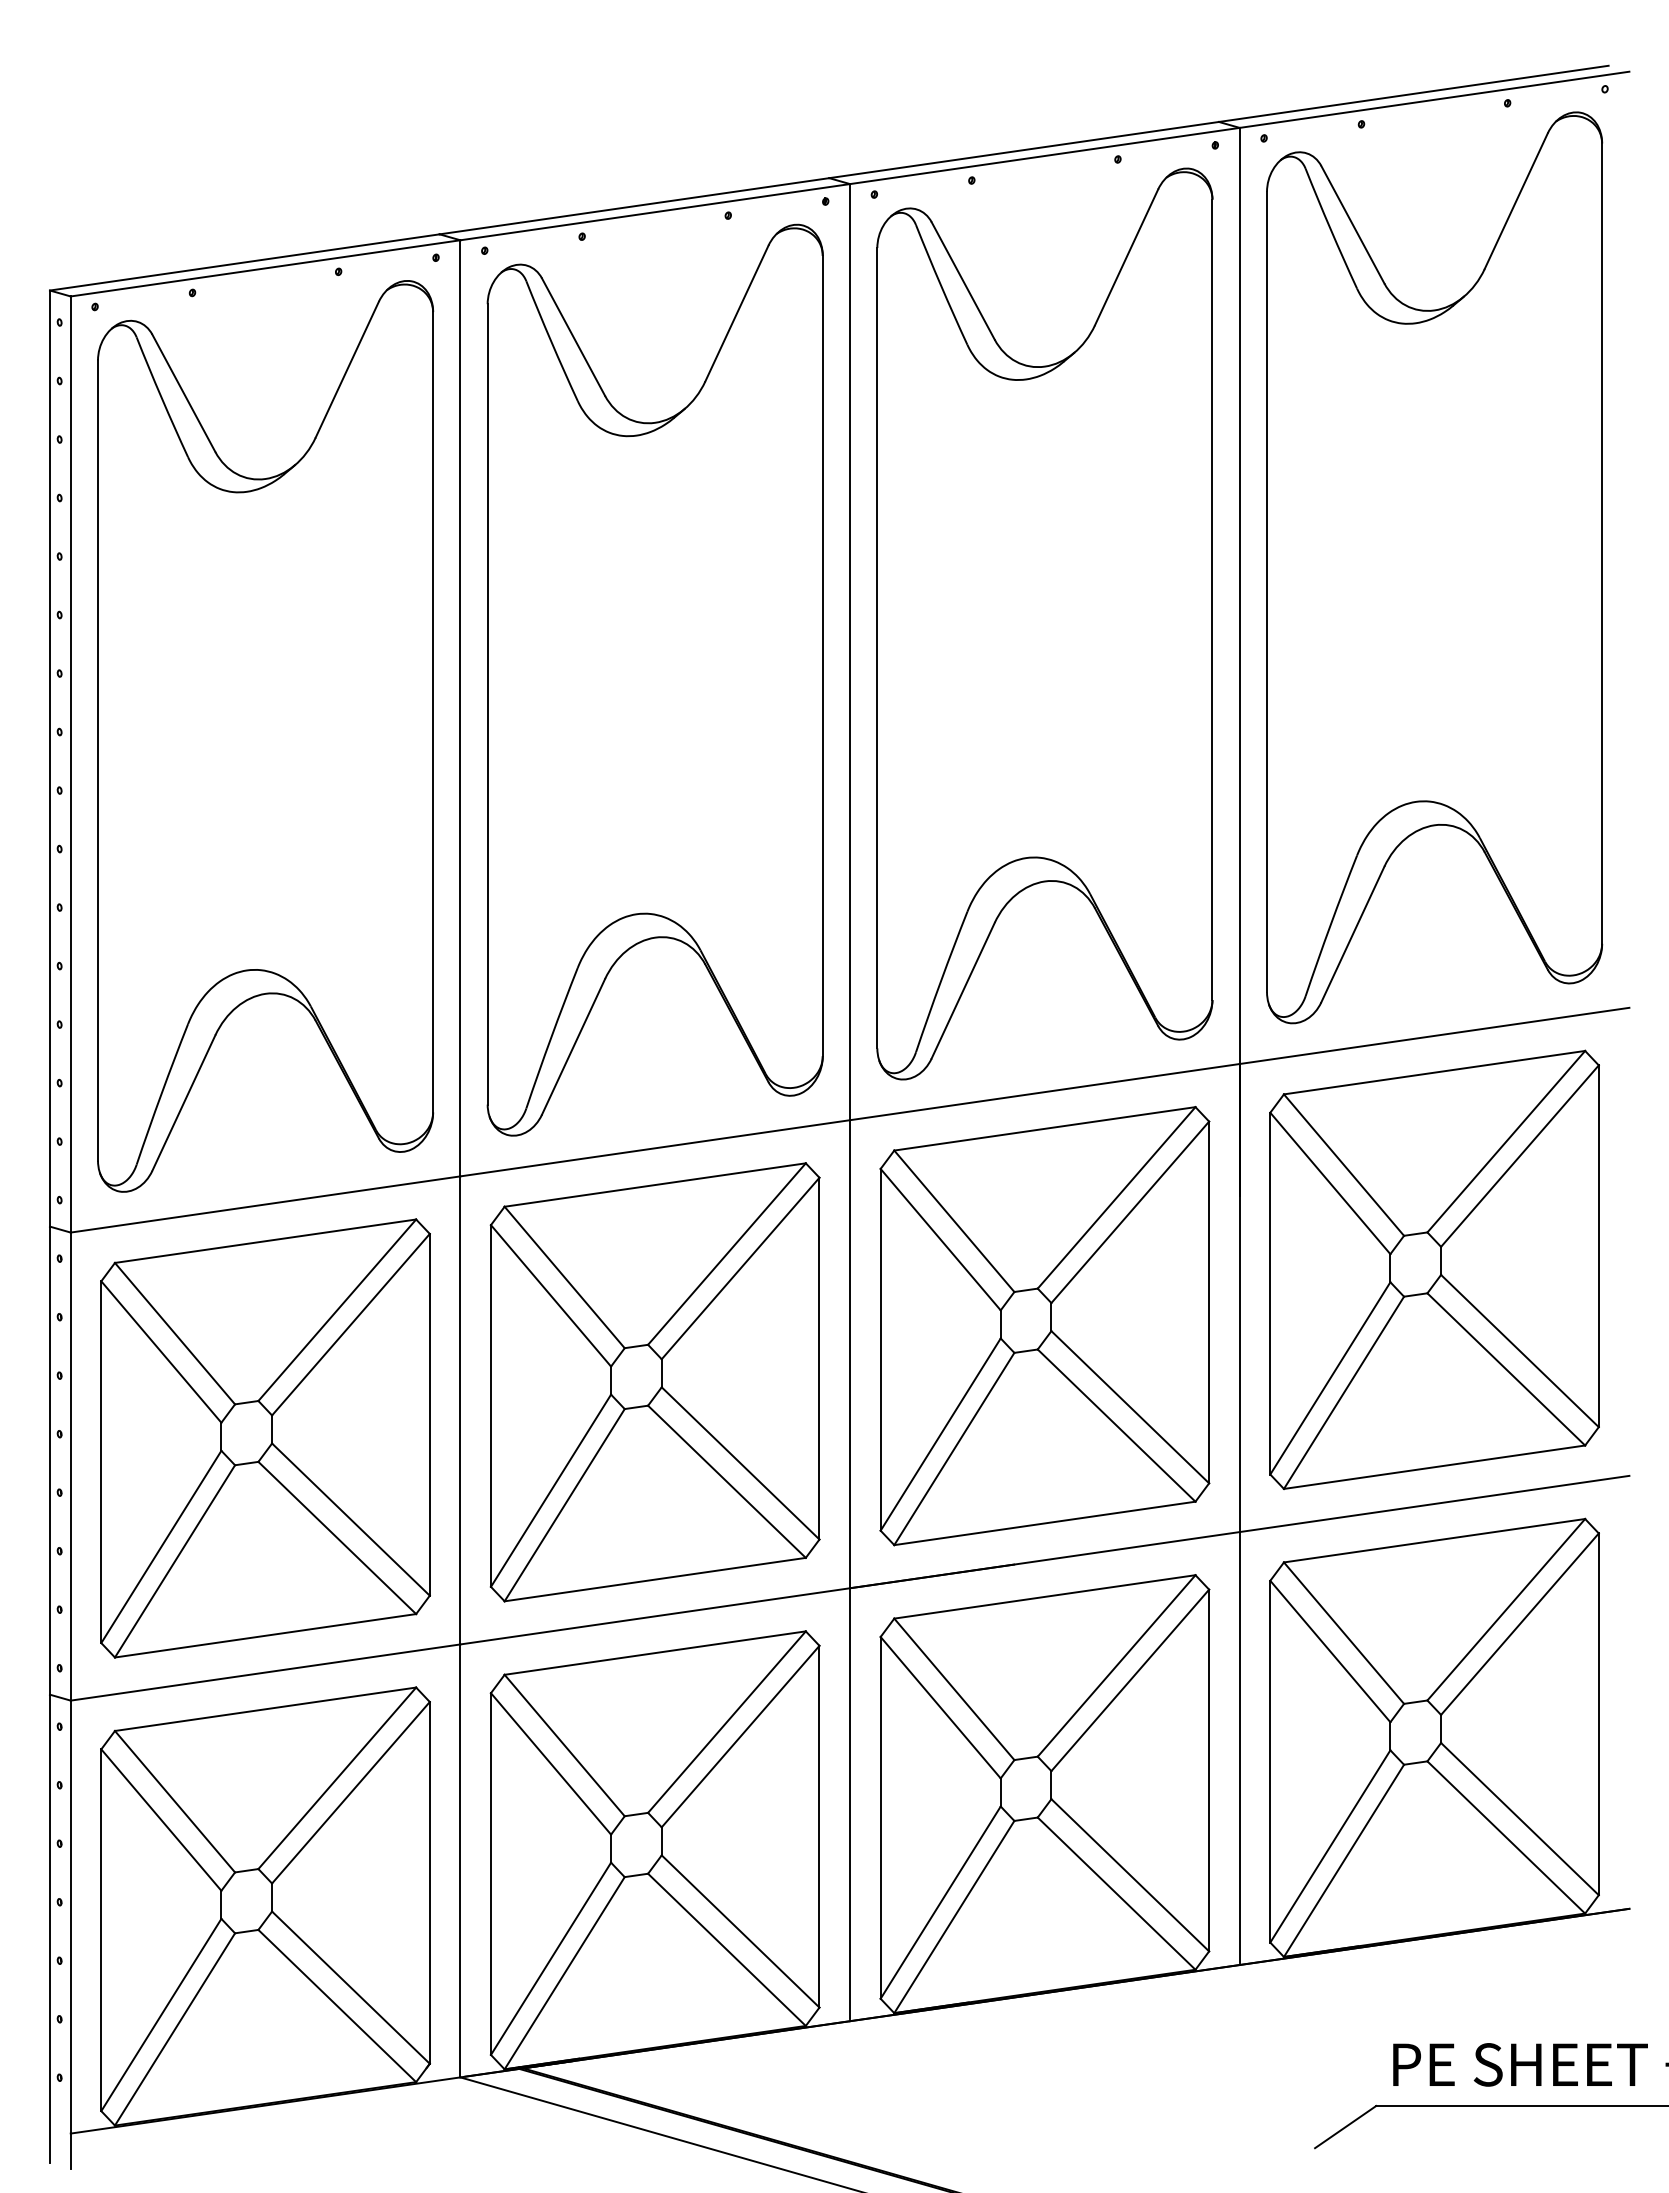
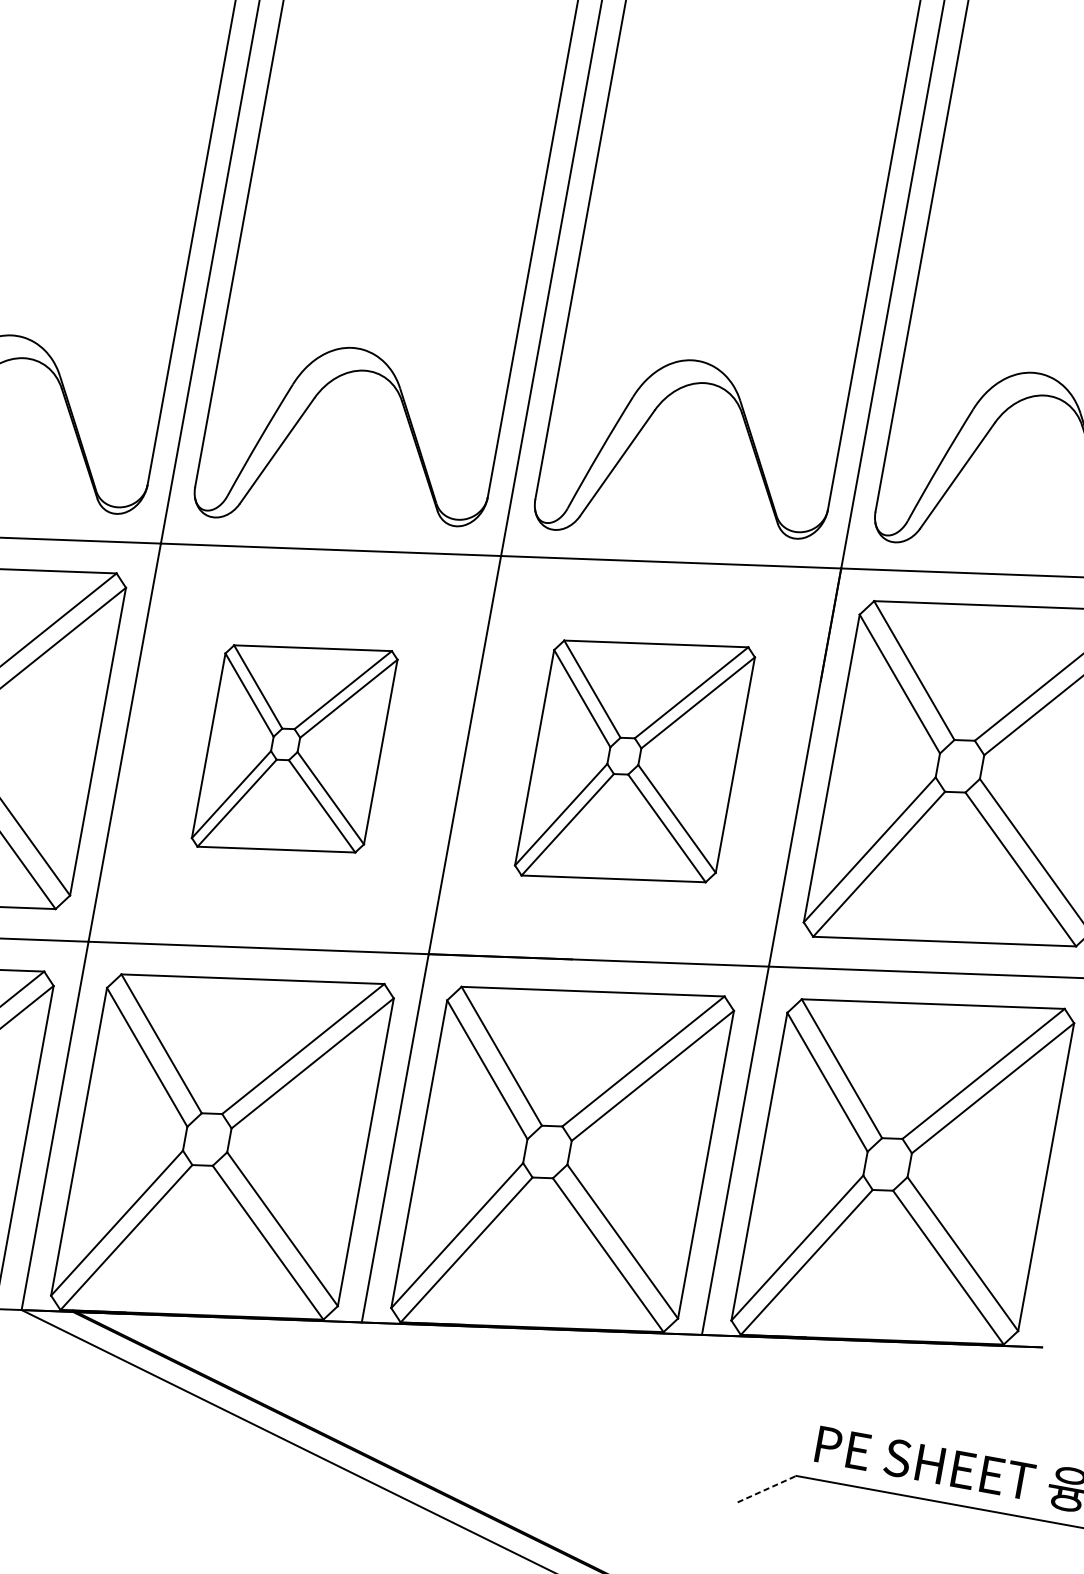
part: (1044, 1326) -> (634, 761), size x0.7
part: (654, 1382) -> (294, 748), size x0.6
line: (1346, 2126) -> (767, 1488), solid -> dashed

